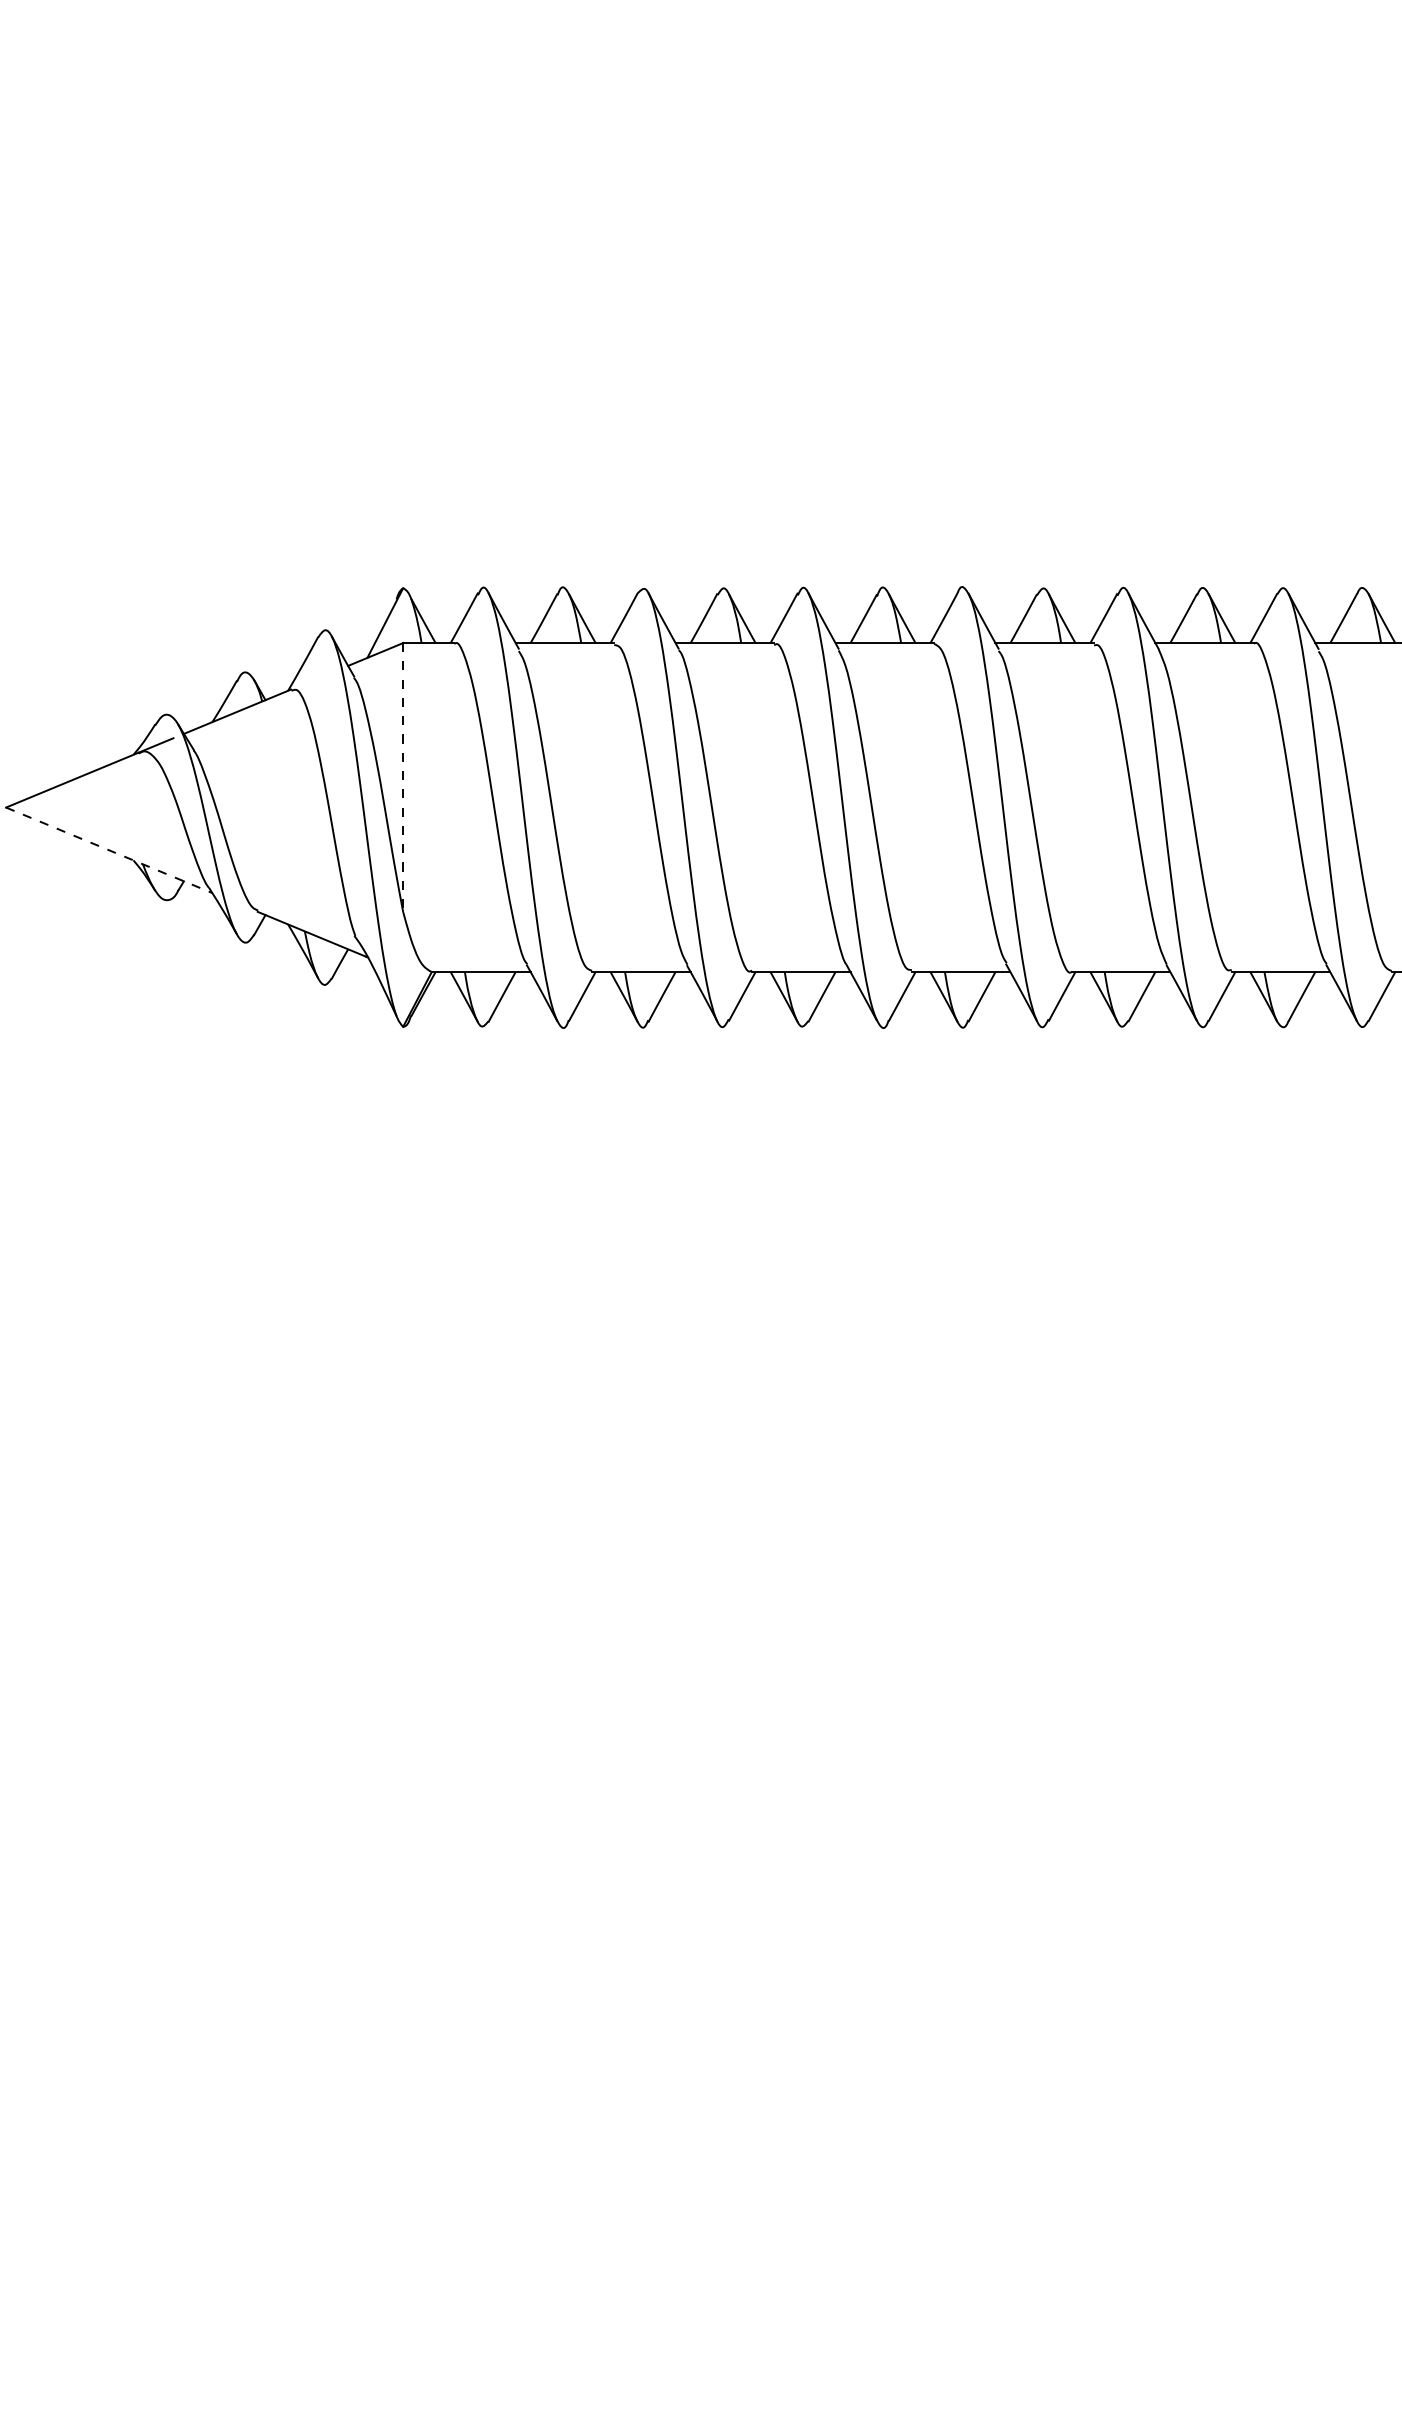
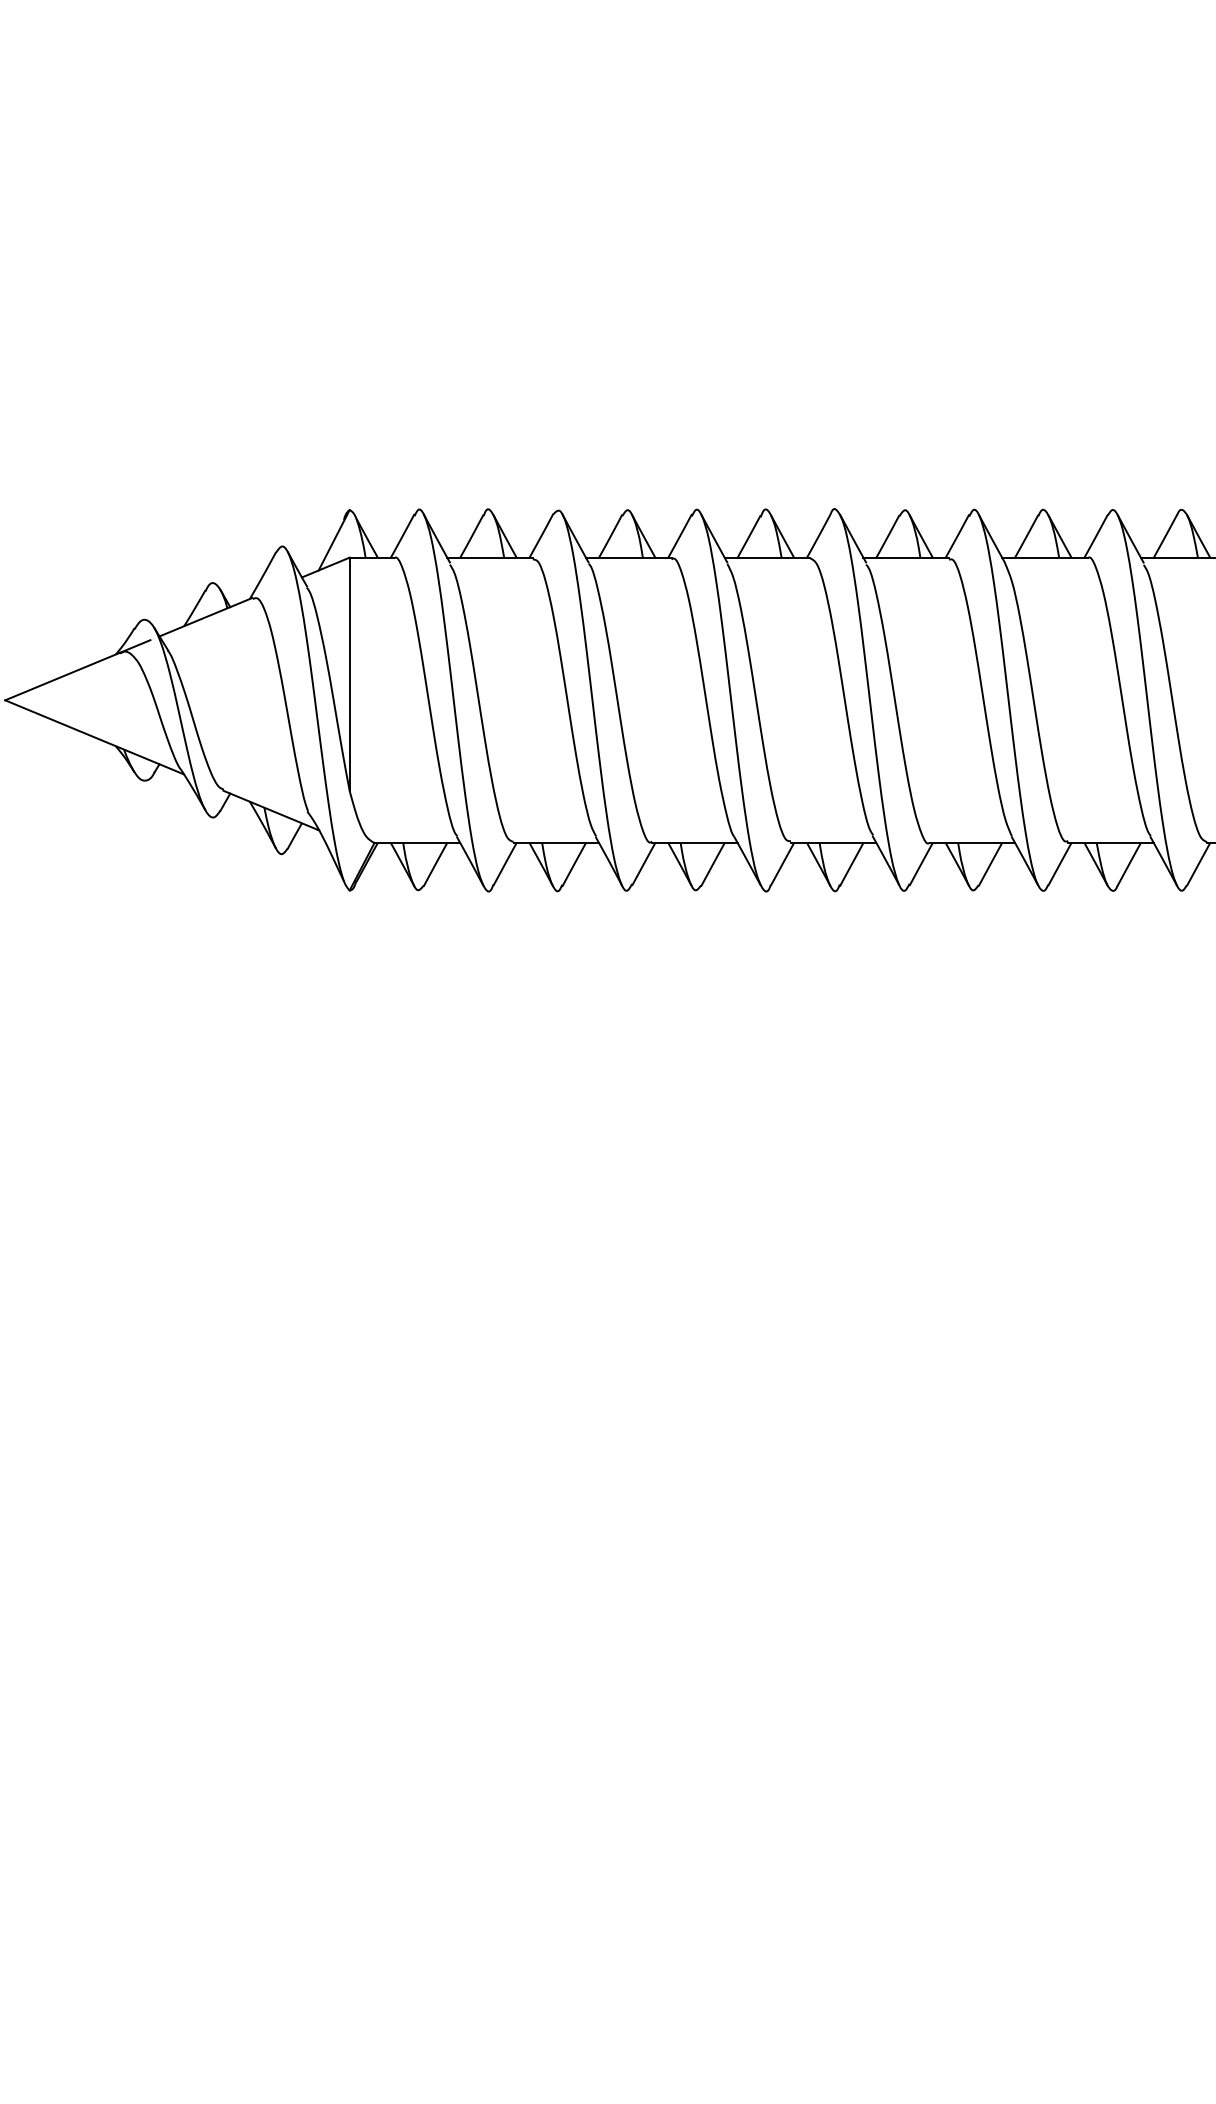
line: (403, 778) -> (349, 675), dashed -> solid
line: (109, 850) -> (94, 737), dashed -> solid

